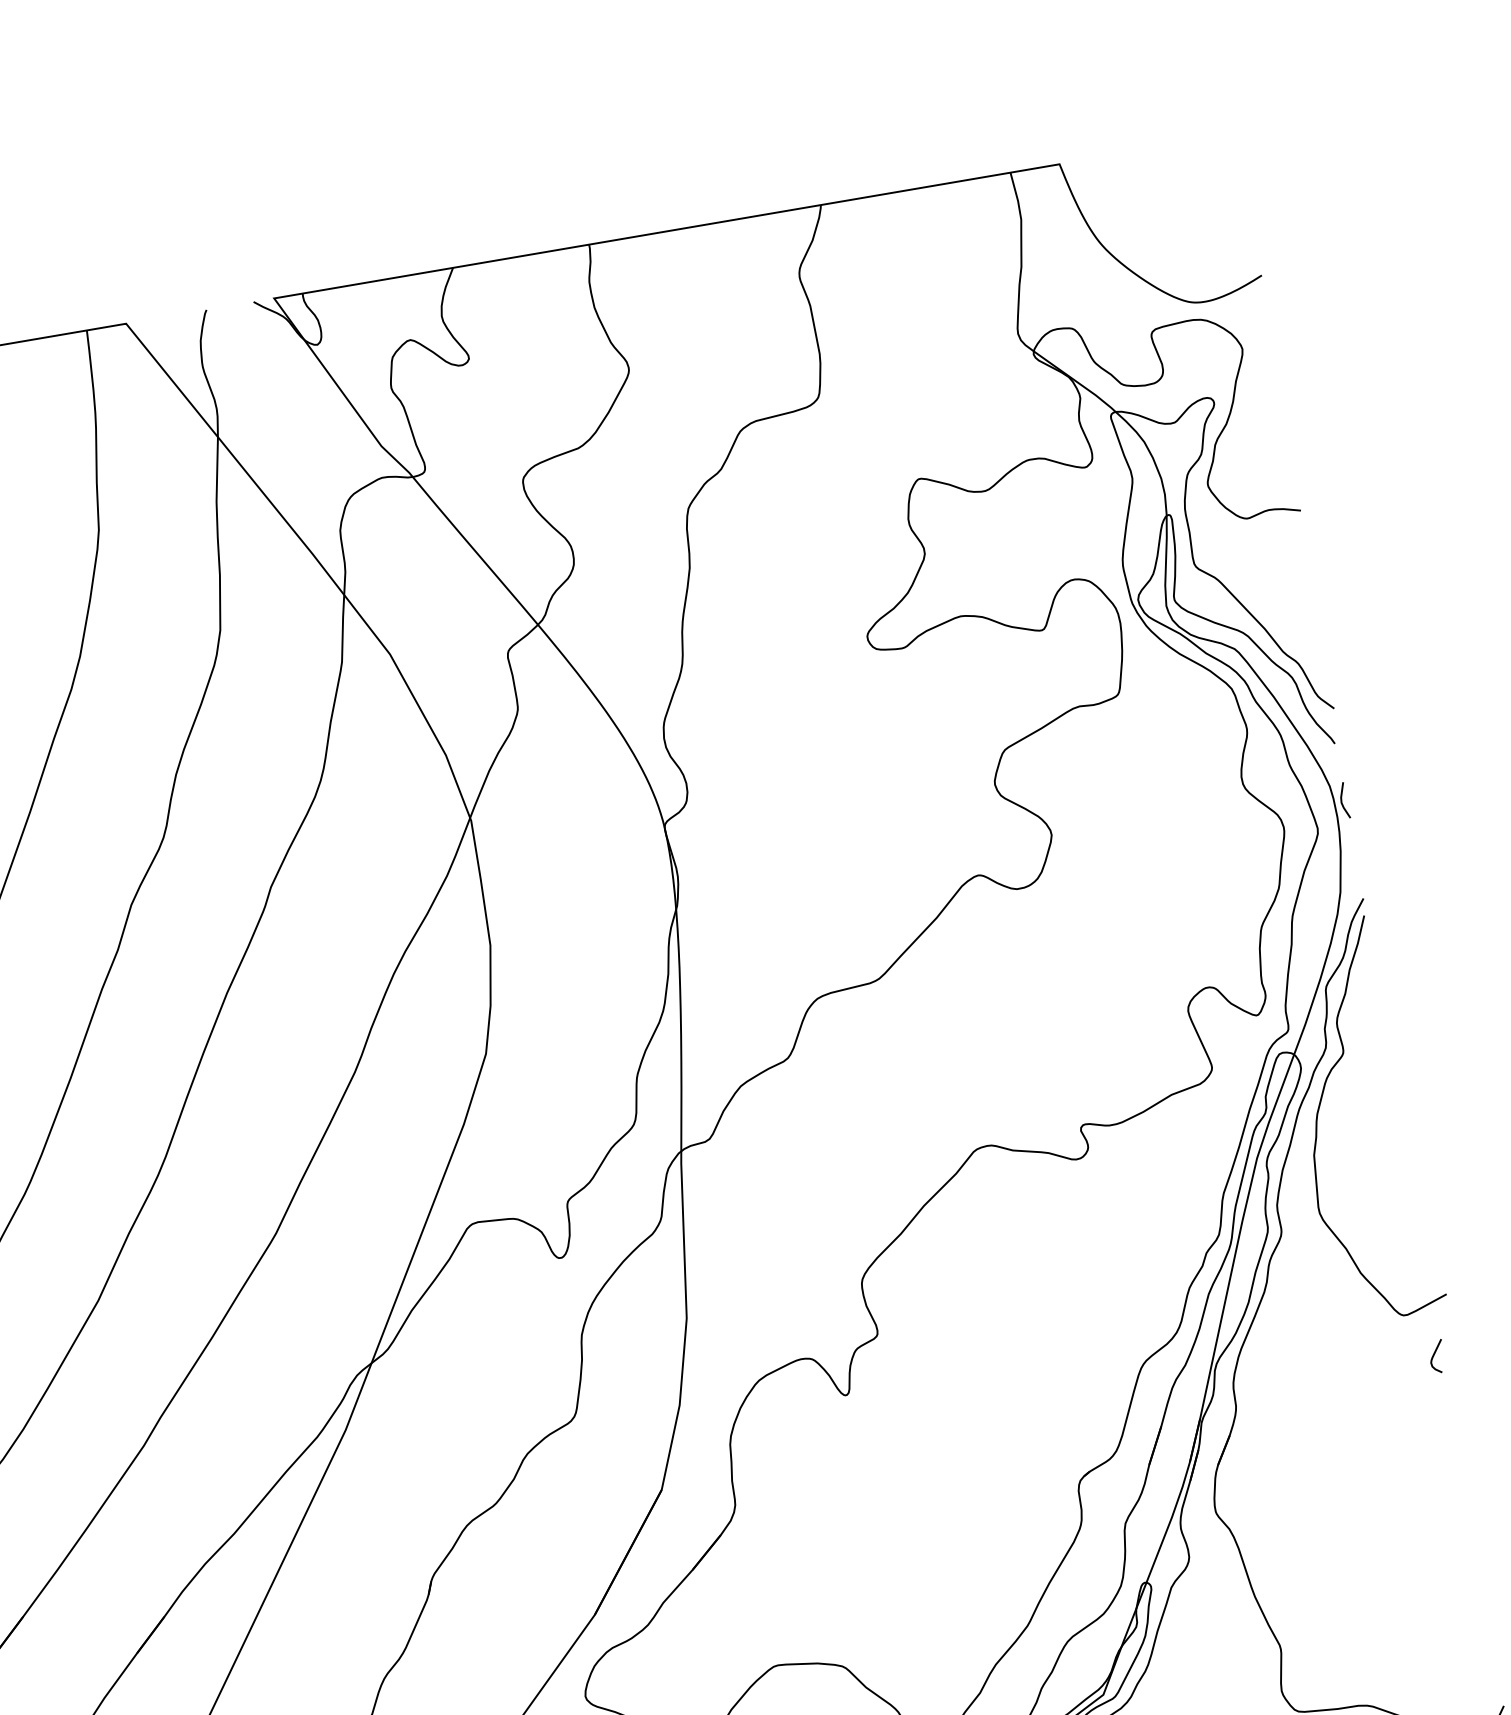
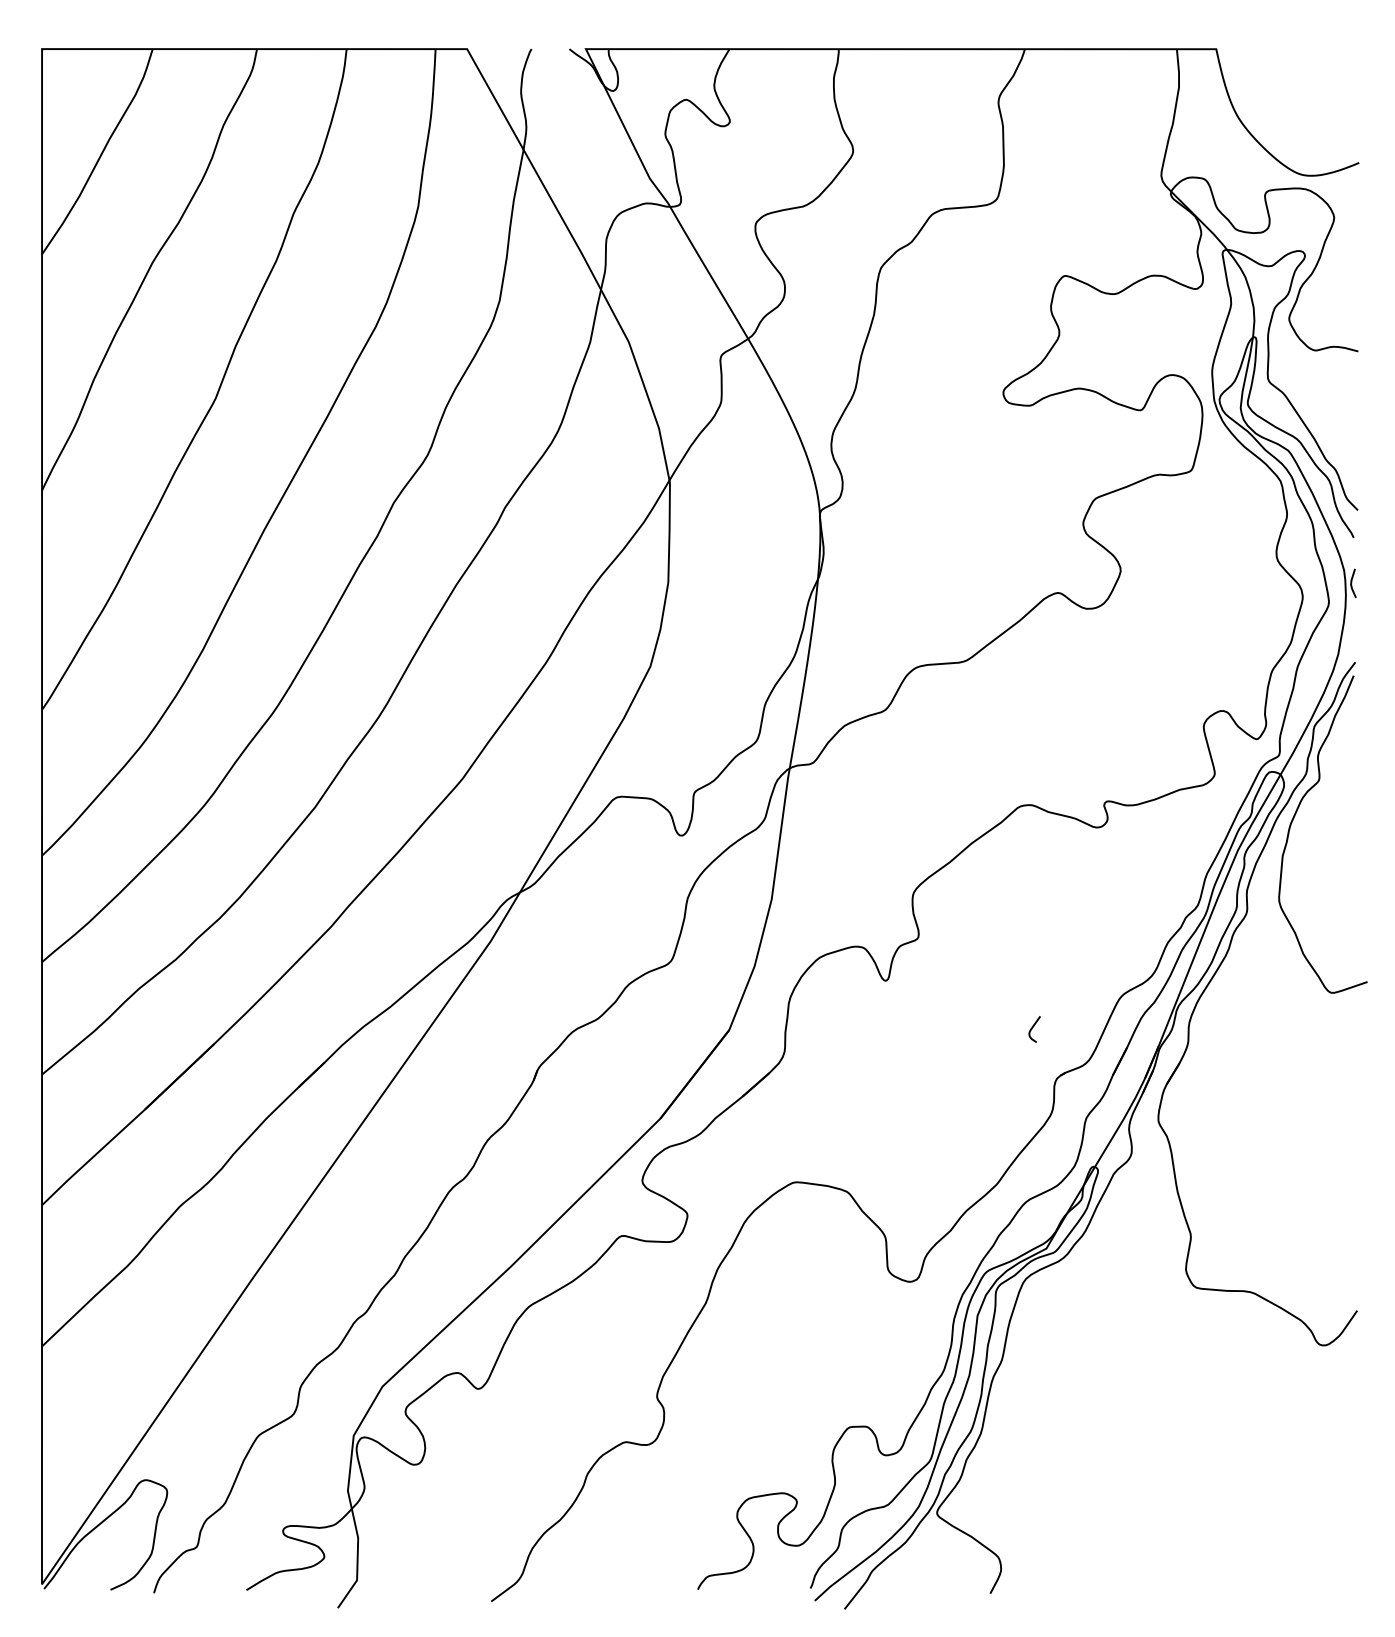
curve: (1434, 1357) -> (1032, 1029), moved

